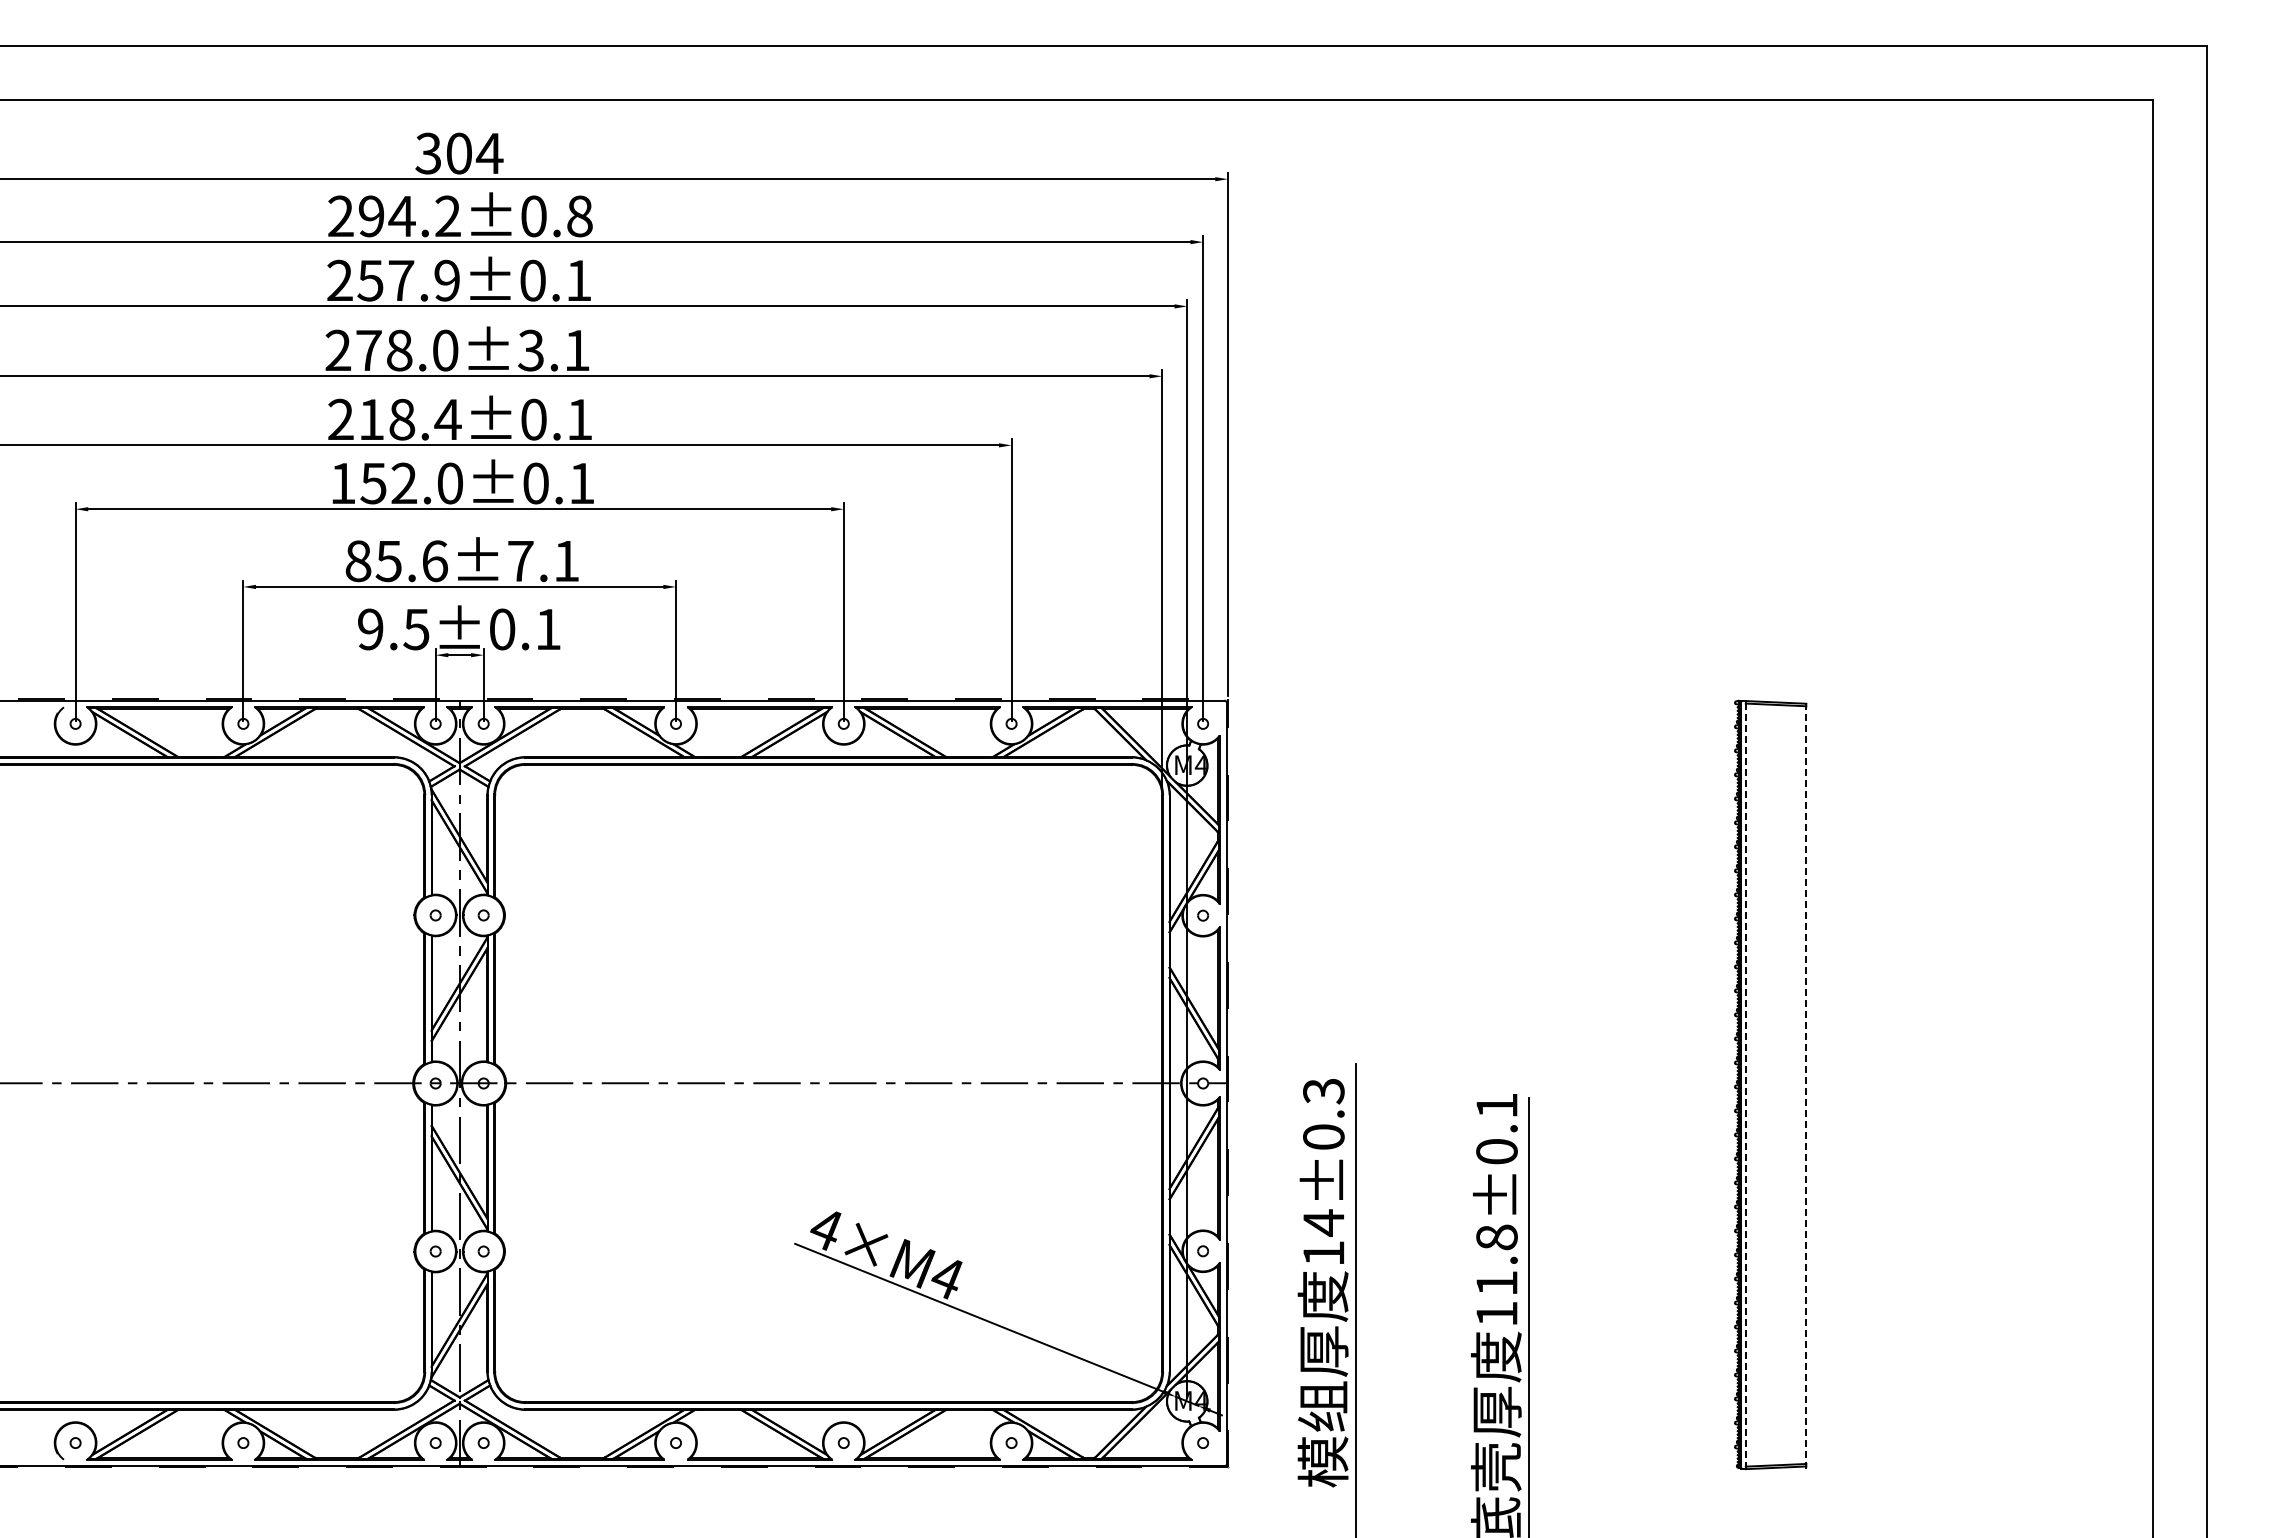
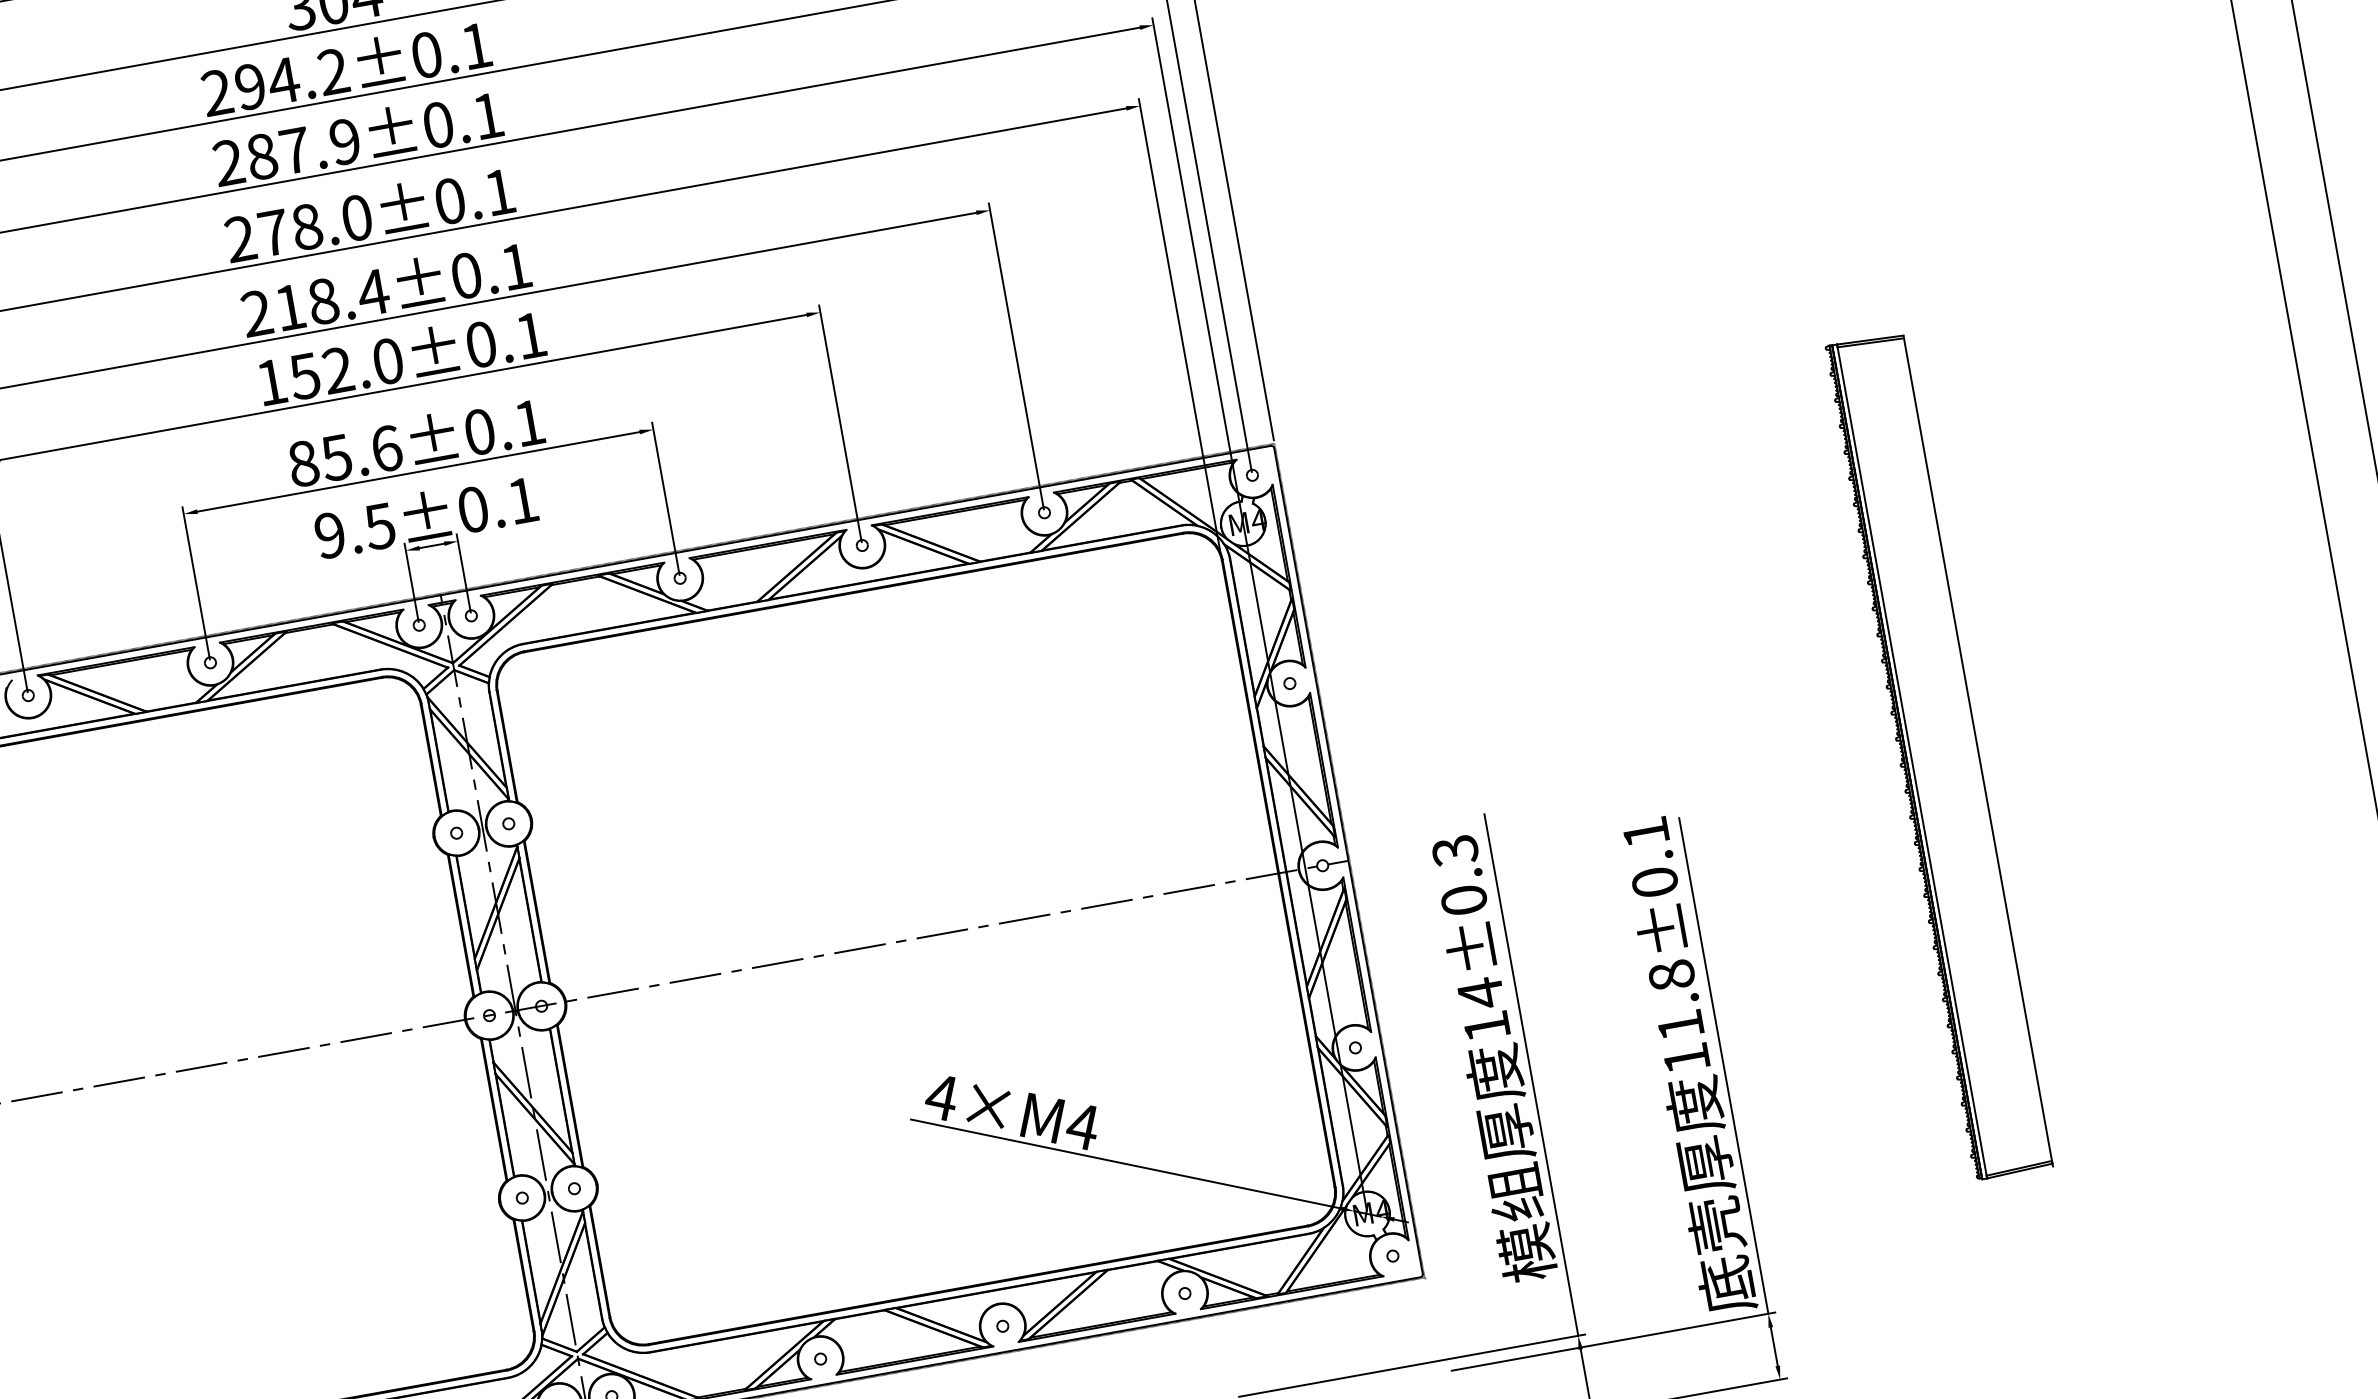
text: (579, 216) -> (476, 46), 294.2±0.8 -> 294.2±0.1
text: (370, 280) -> (261, 156), 257.9±0.1 -> 287.9±0.1
text: (530, 350) -> (449, 201), 278.0±3.1 -> 278.0±0.1
text: (520, 561) -> (479, 432), 85.6±7.1 -> 85.6±0.1
line: (1745, 1084) -> (1911, 760), dashed -> solid
line: (1806, 1086) -> (1978, 751), dashed -> solid

